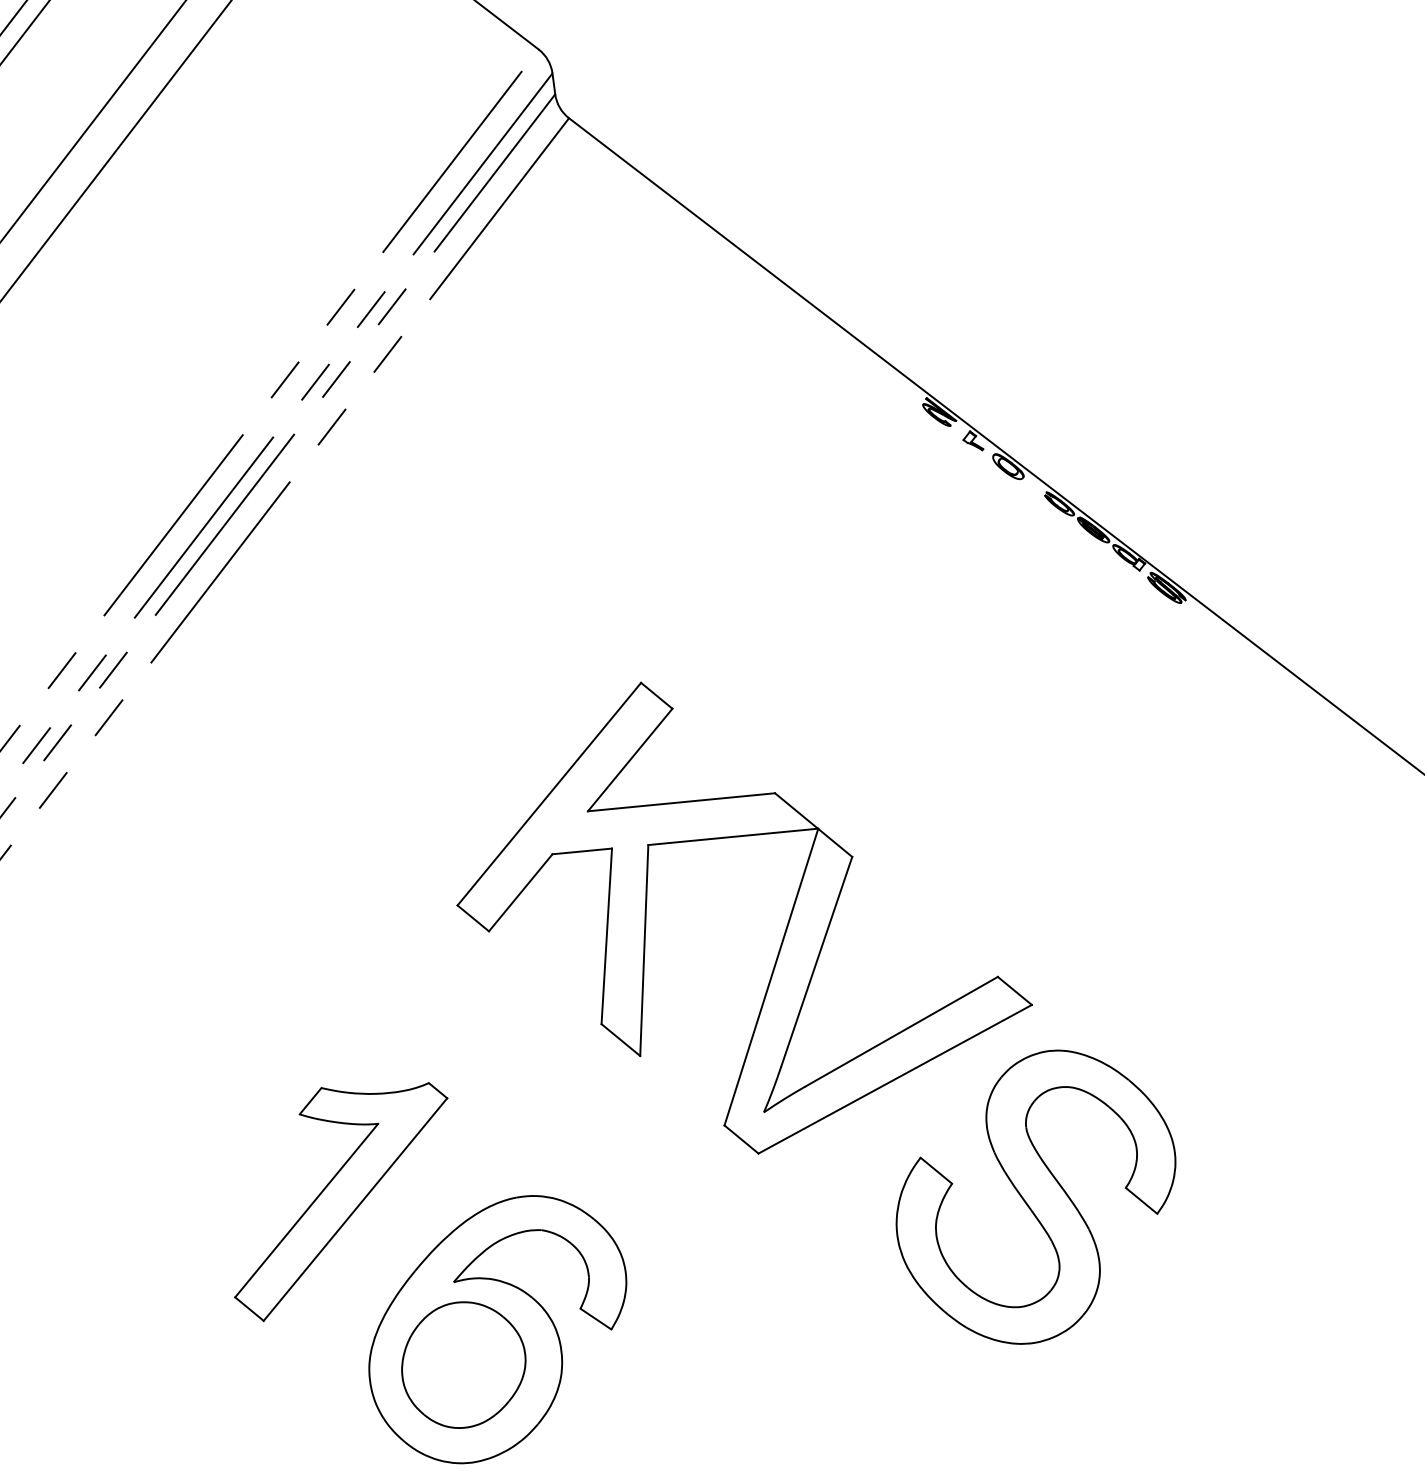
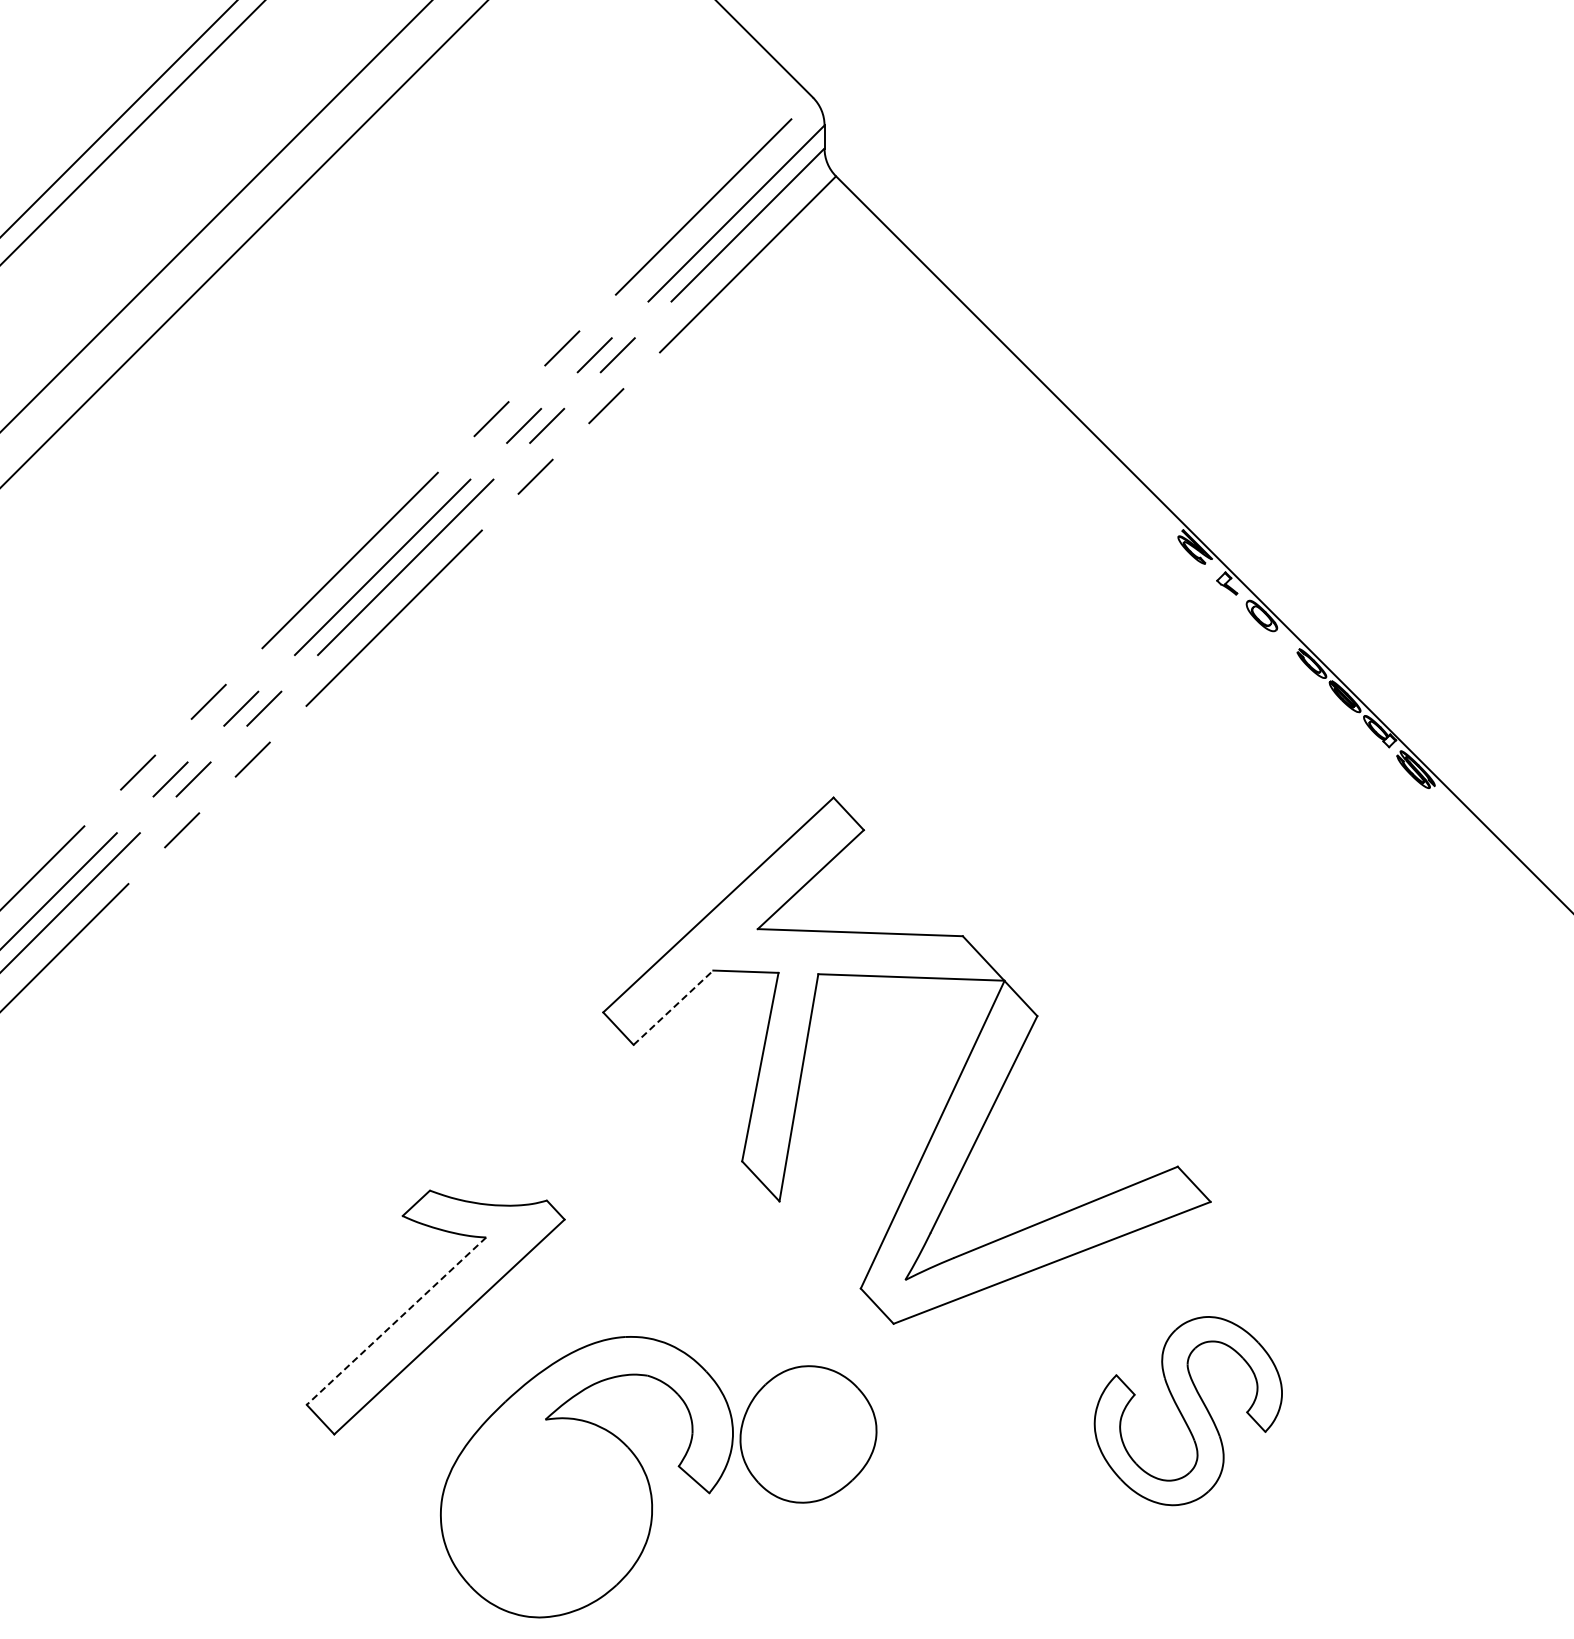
line: (520, 892) -> (673, 1007), solid -> dashed
part: (1036, 1197) -> (1188, 1410), size x0.6
line: (306, 1210) -> (396, 1321), solid -> dashed
part: (463, 1364) -> (808, 1434), moved

